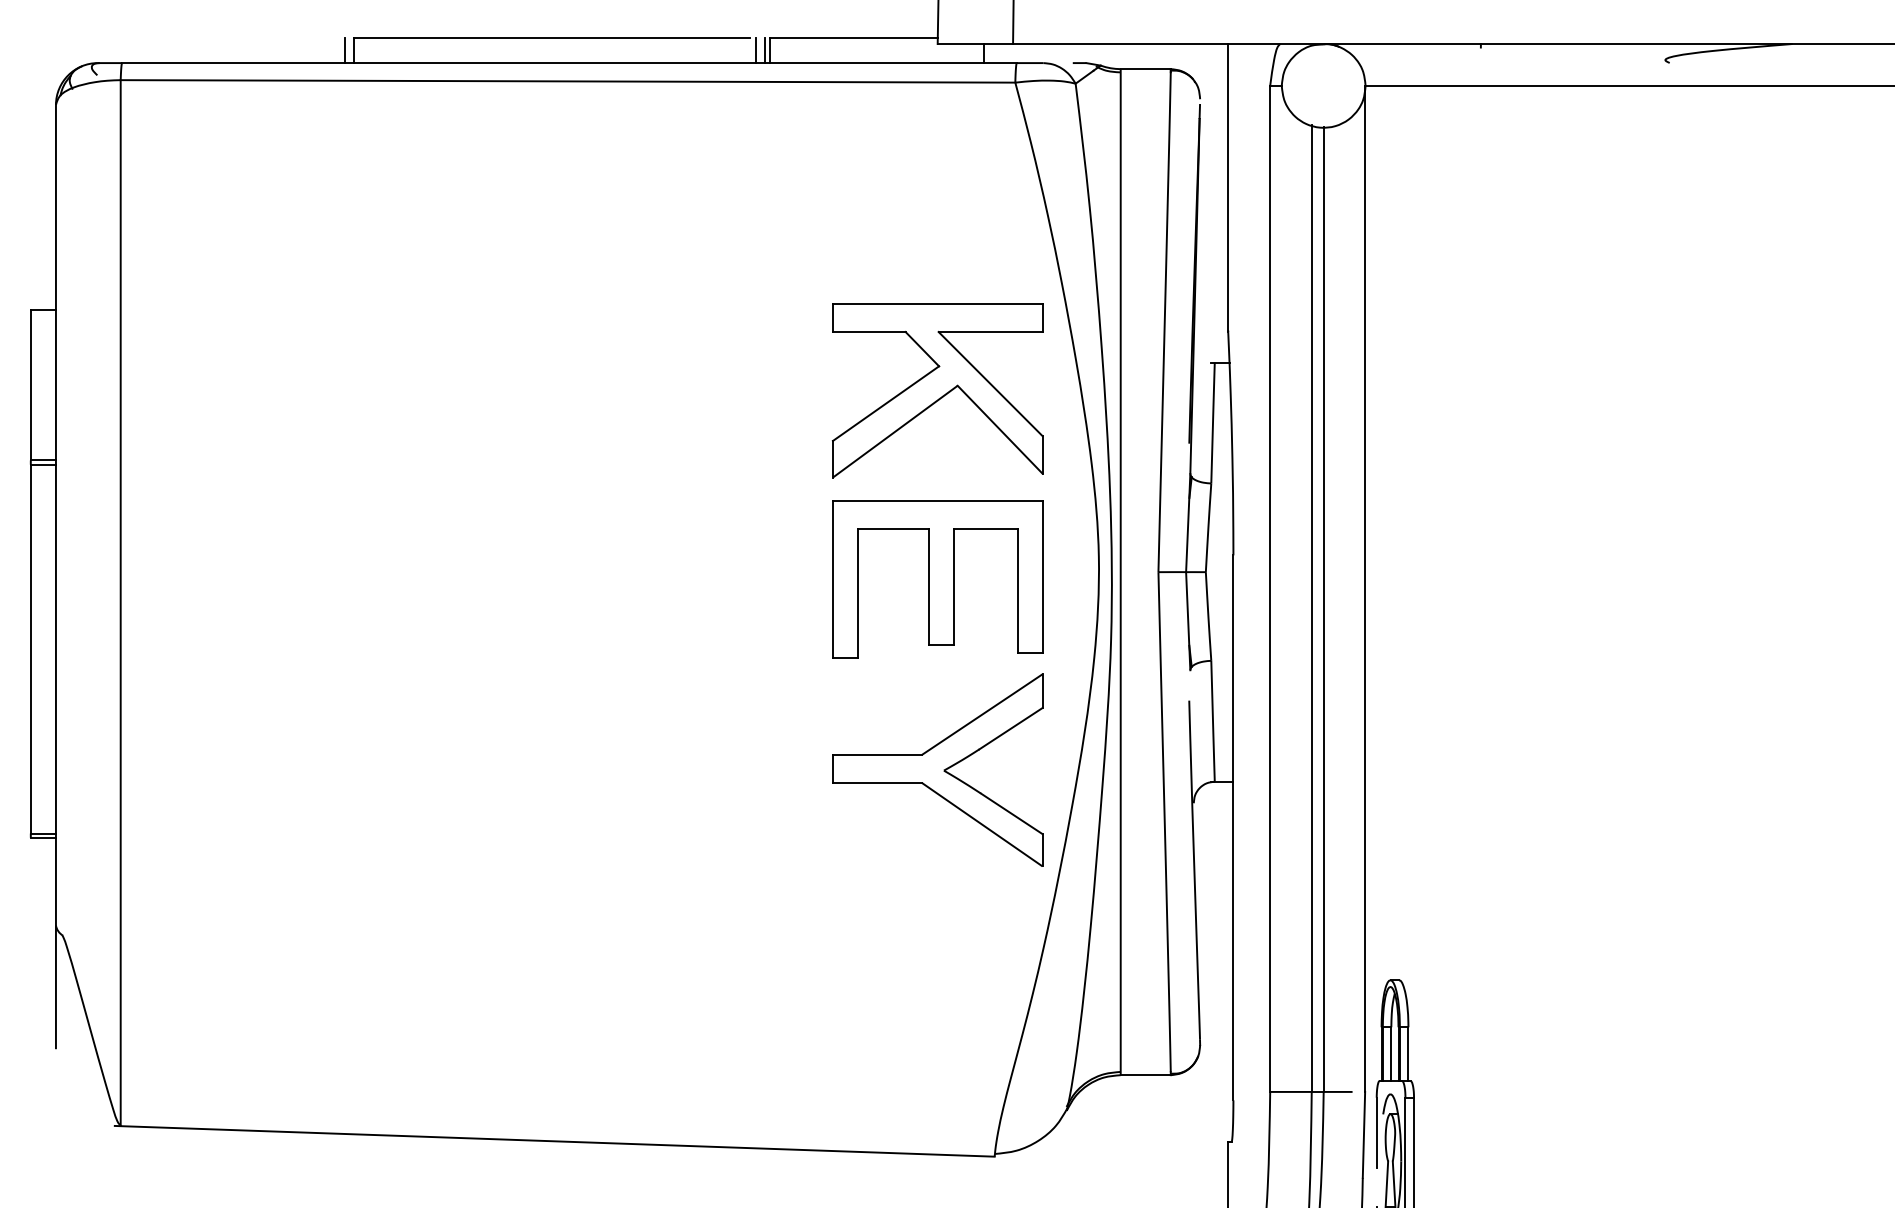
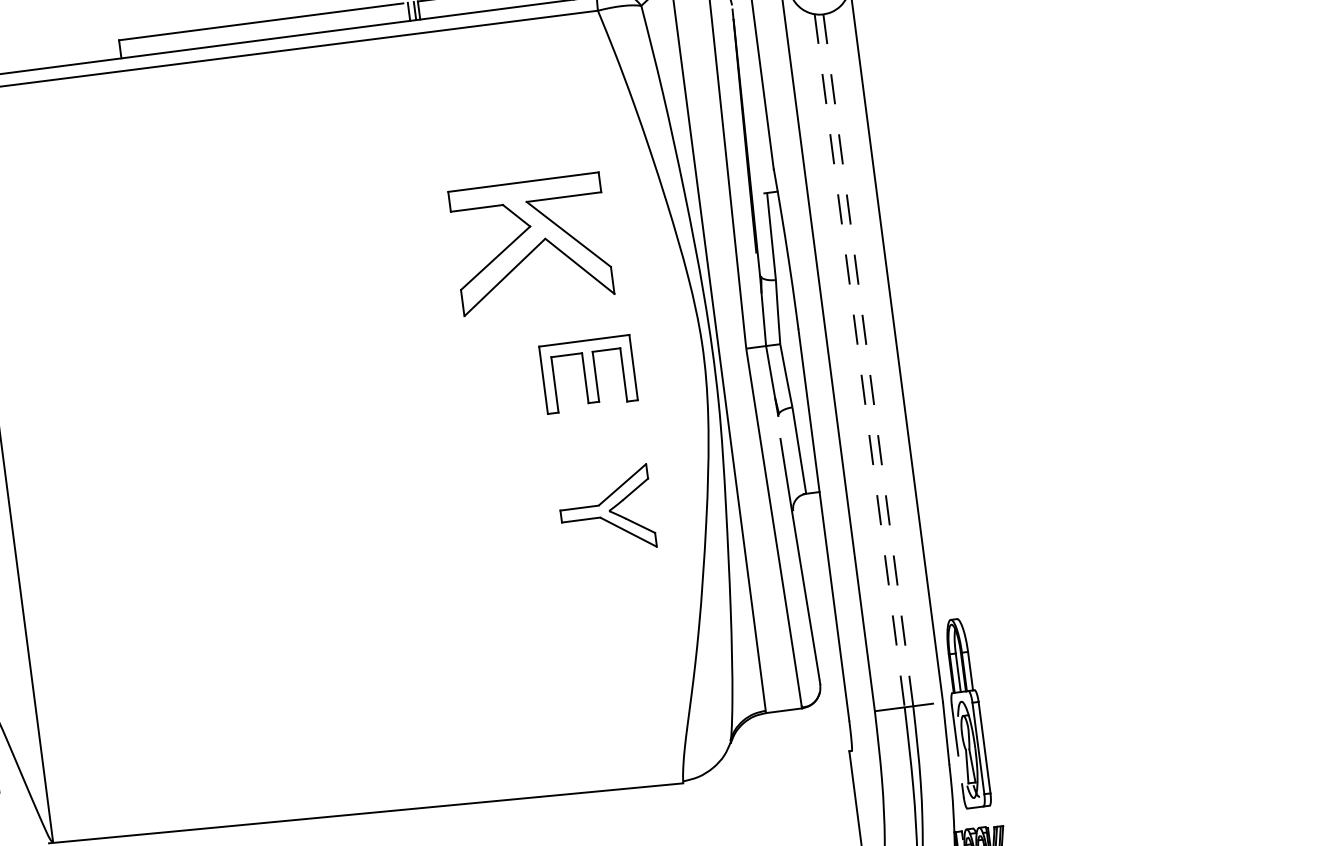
line: (345, 50) -> (114, 50), removed
part: (937, 390) -> (531, 244), moved
part: (937, 579) -> (588, 374), size x0.6
line: (1311, 609) -> (859, 361), solid -> dashed
line: (1323, 610) -> (868, 360), solid -> dashed
part: (937, 769) -> (606, 510), size x0.6

